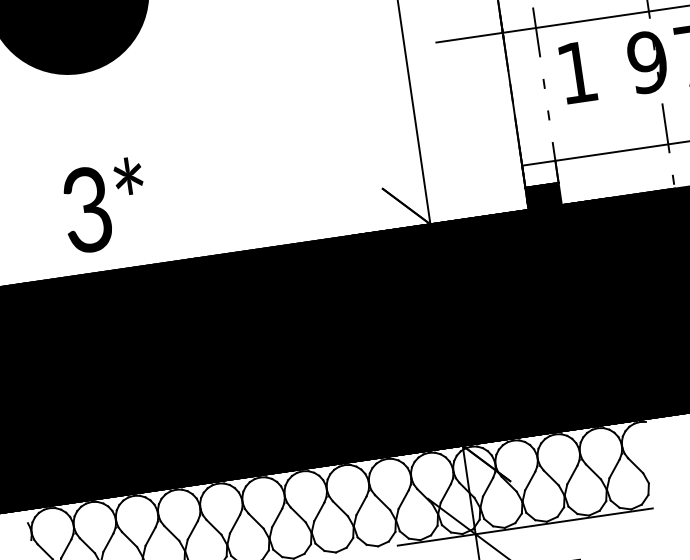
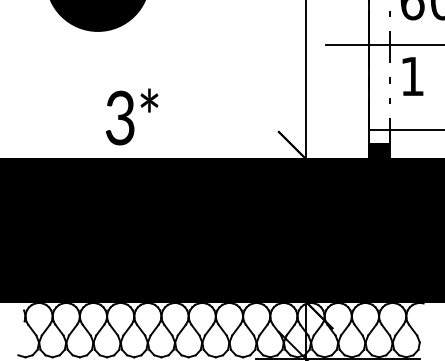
text: (104, 204) -> (131, 116), moved

